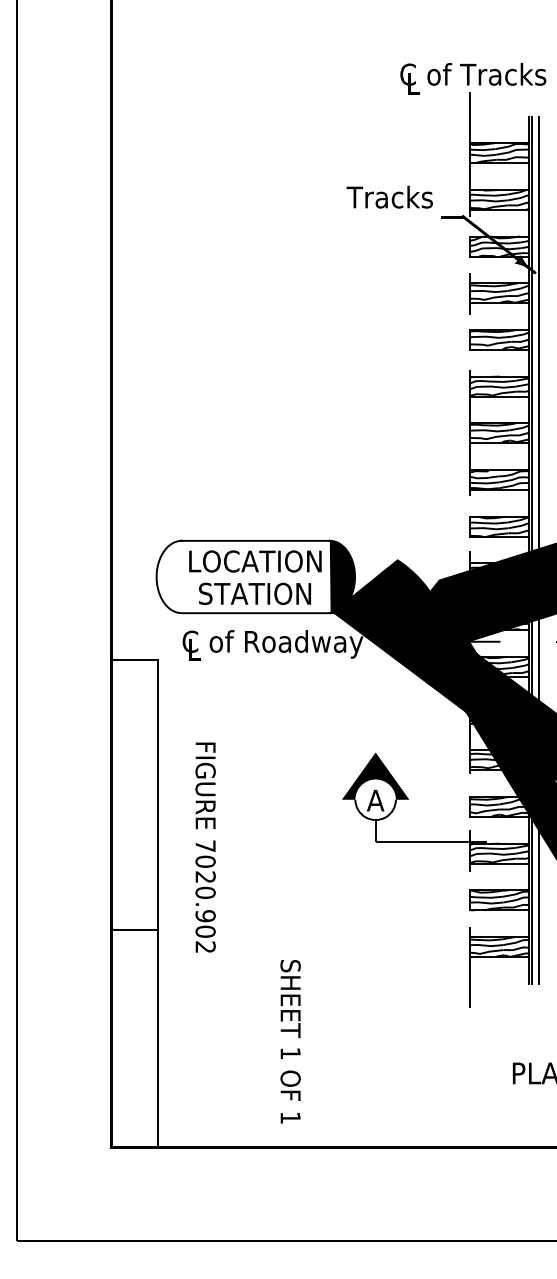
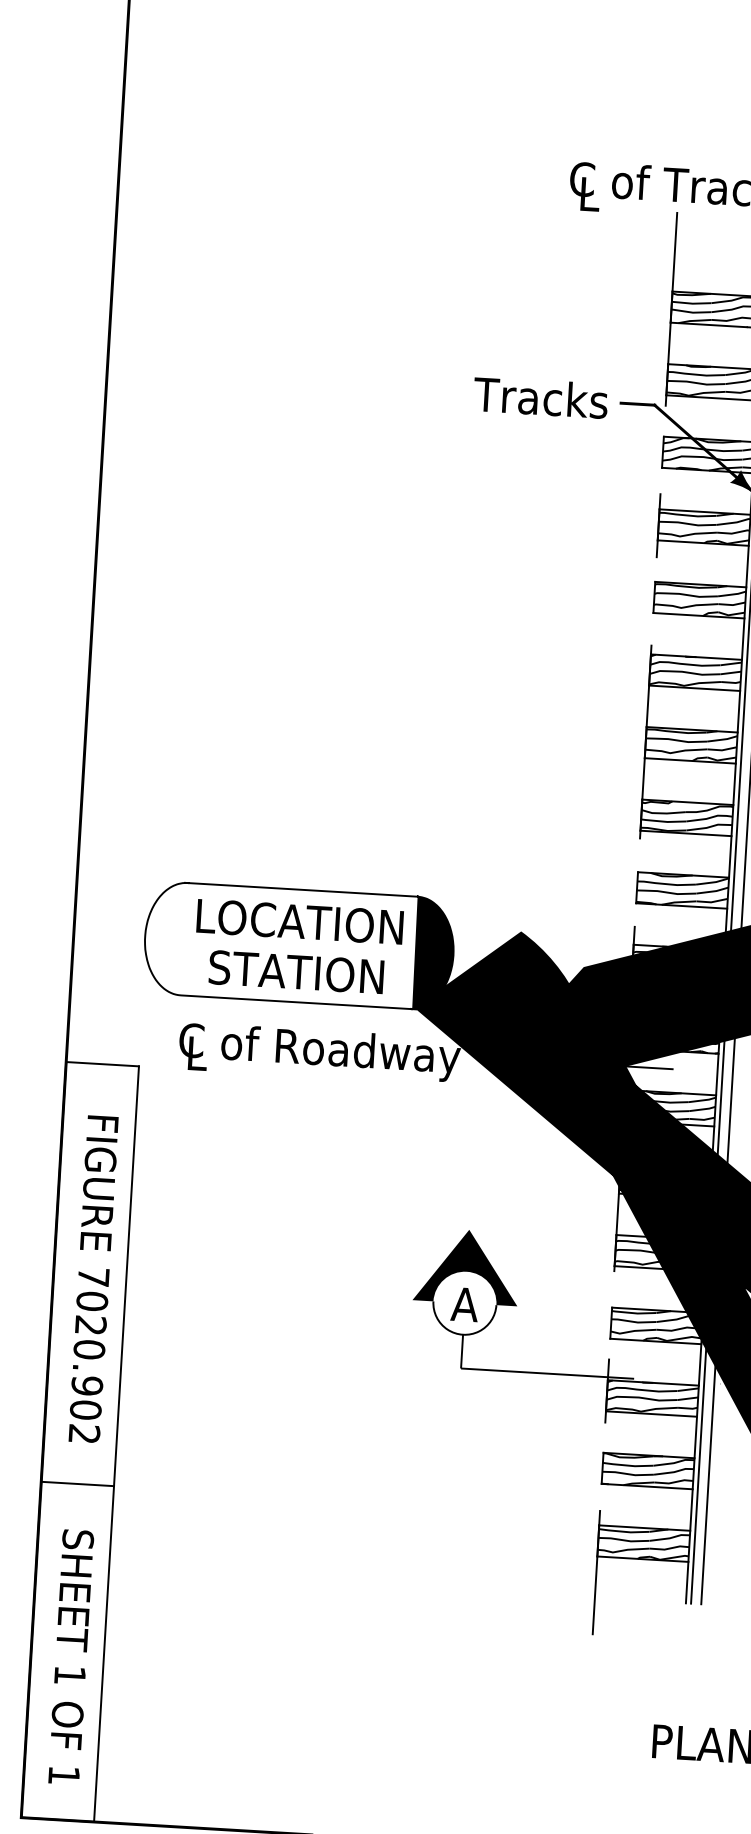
text: (389, 196) -> (540, 396), moved
text: (205, 847) -> (93, 1279), moved
text: (290, 1041) -> (70, 1656), moved

